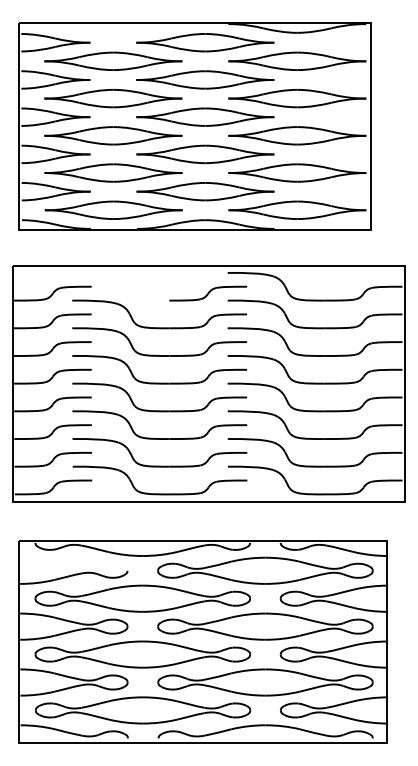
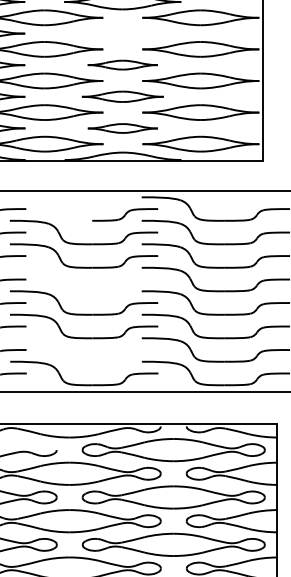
part: (205, 79) -> (122, 33), removed
part: (205, 116) -> (122, 64), size x0.6
part: (205, 154) -> (122, 96), size x0.7
part: (205, 191) -> (122, 128), size x0.6
part: (159, 382) -> (83, 290), removed
part: (159, 465) -> (83, 360), removed

